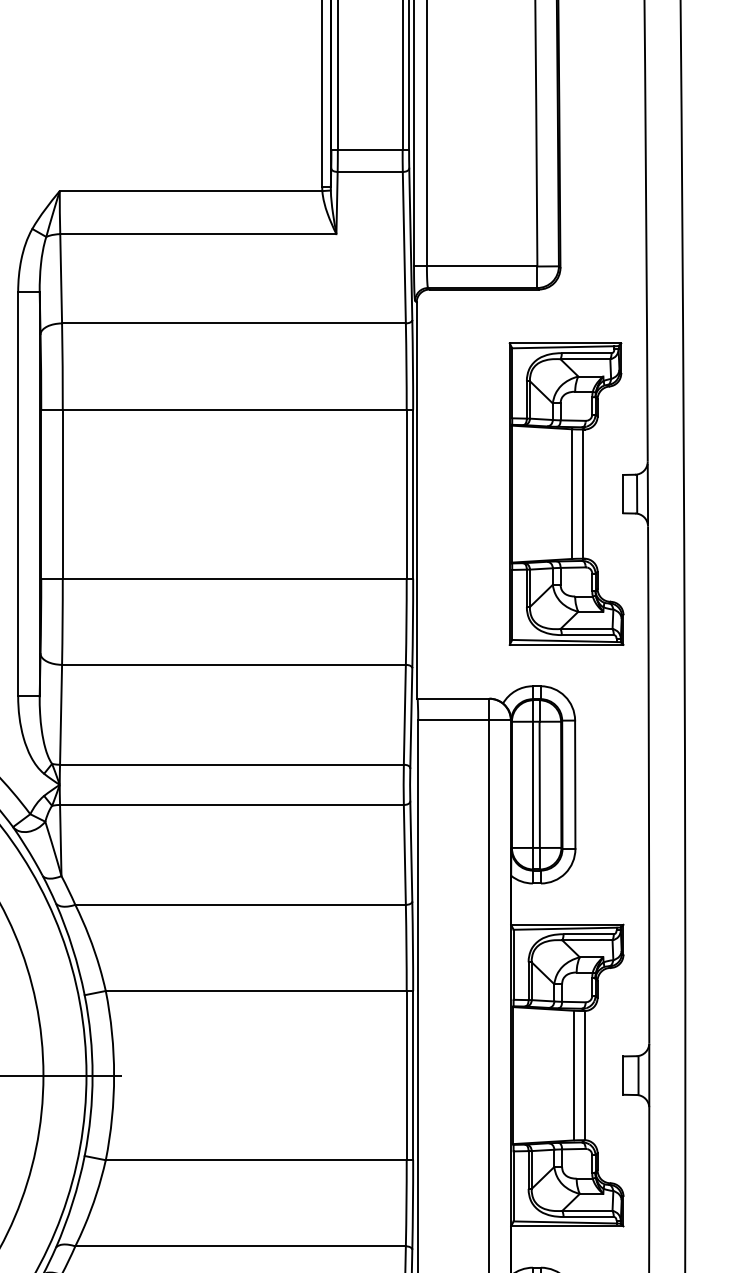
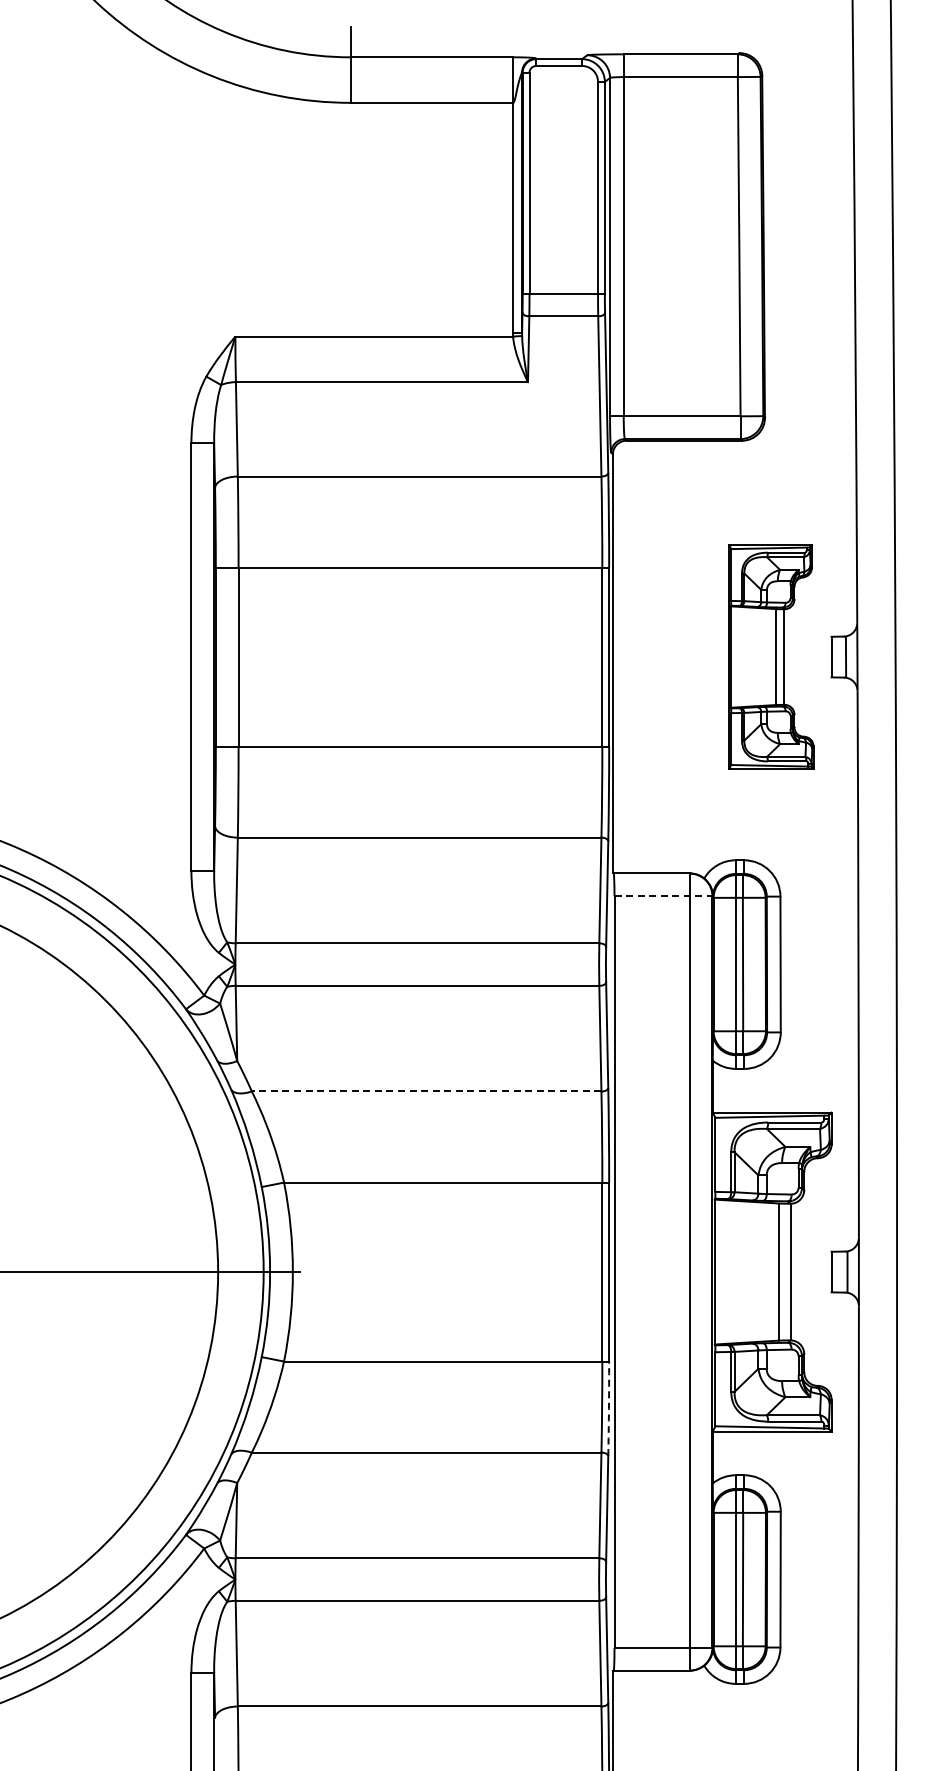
part: (566, 493) -> (771, 656), size x0.7
line: (465, 720) -> (664, 896), solid -> dashed
line: (240, 904) -> (426, 1091), solid -> dashed
arc: (412, 1204) -> (608, 1408), solid -> dashed

